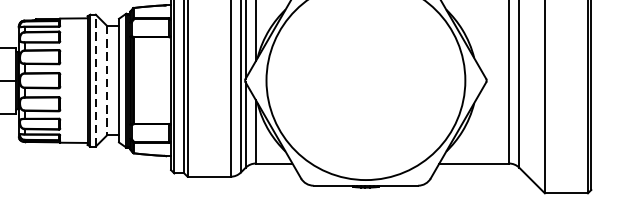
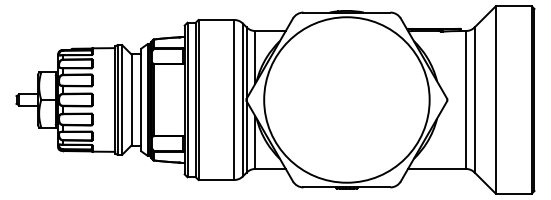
line: (96, 80) -> (122, 99), dashed -> solid
line: (107, 80) -> (131, 99), dashed -> solid

